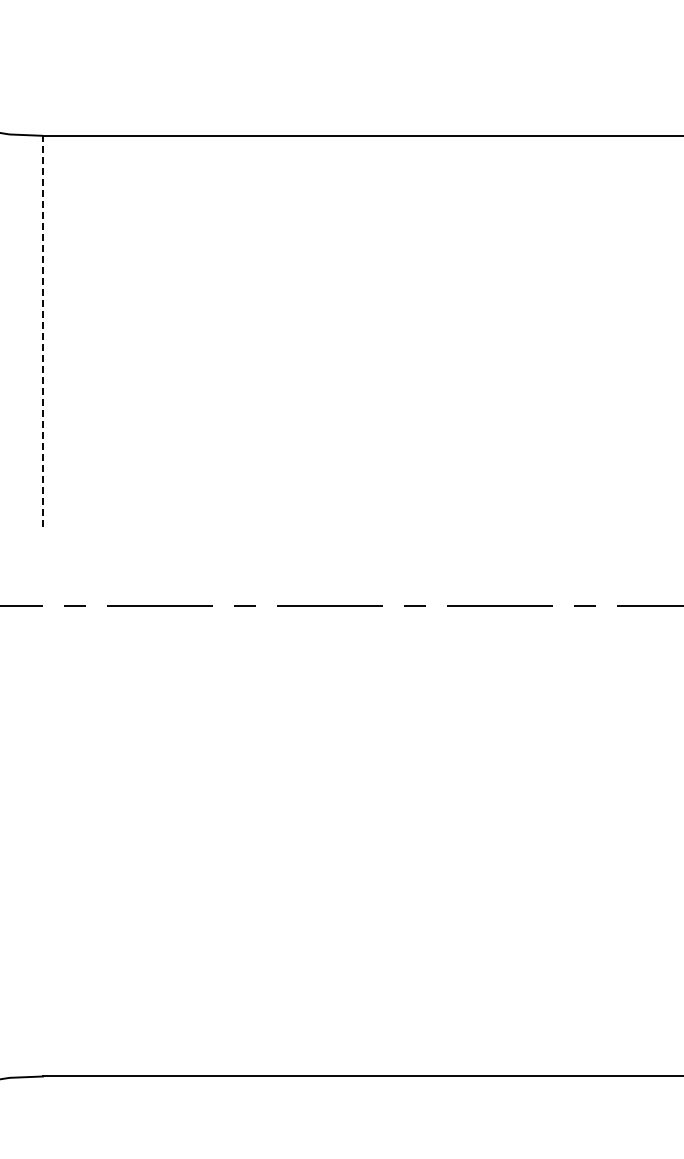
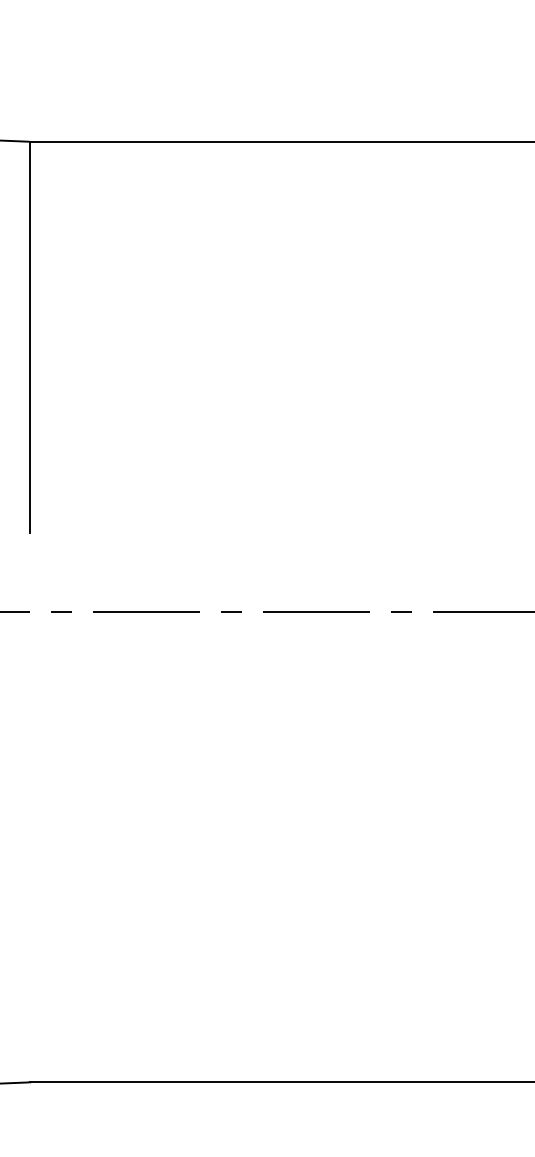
line: (43, 331) -> (29, 337), dashed -> solid

